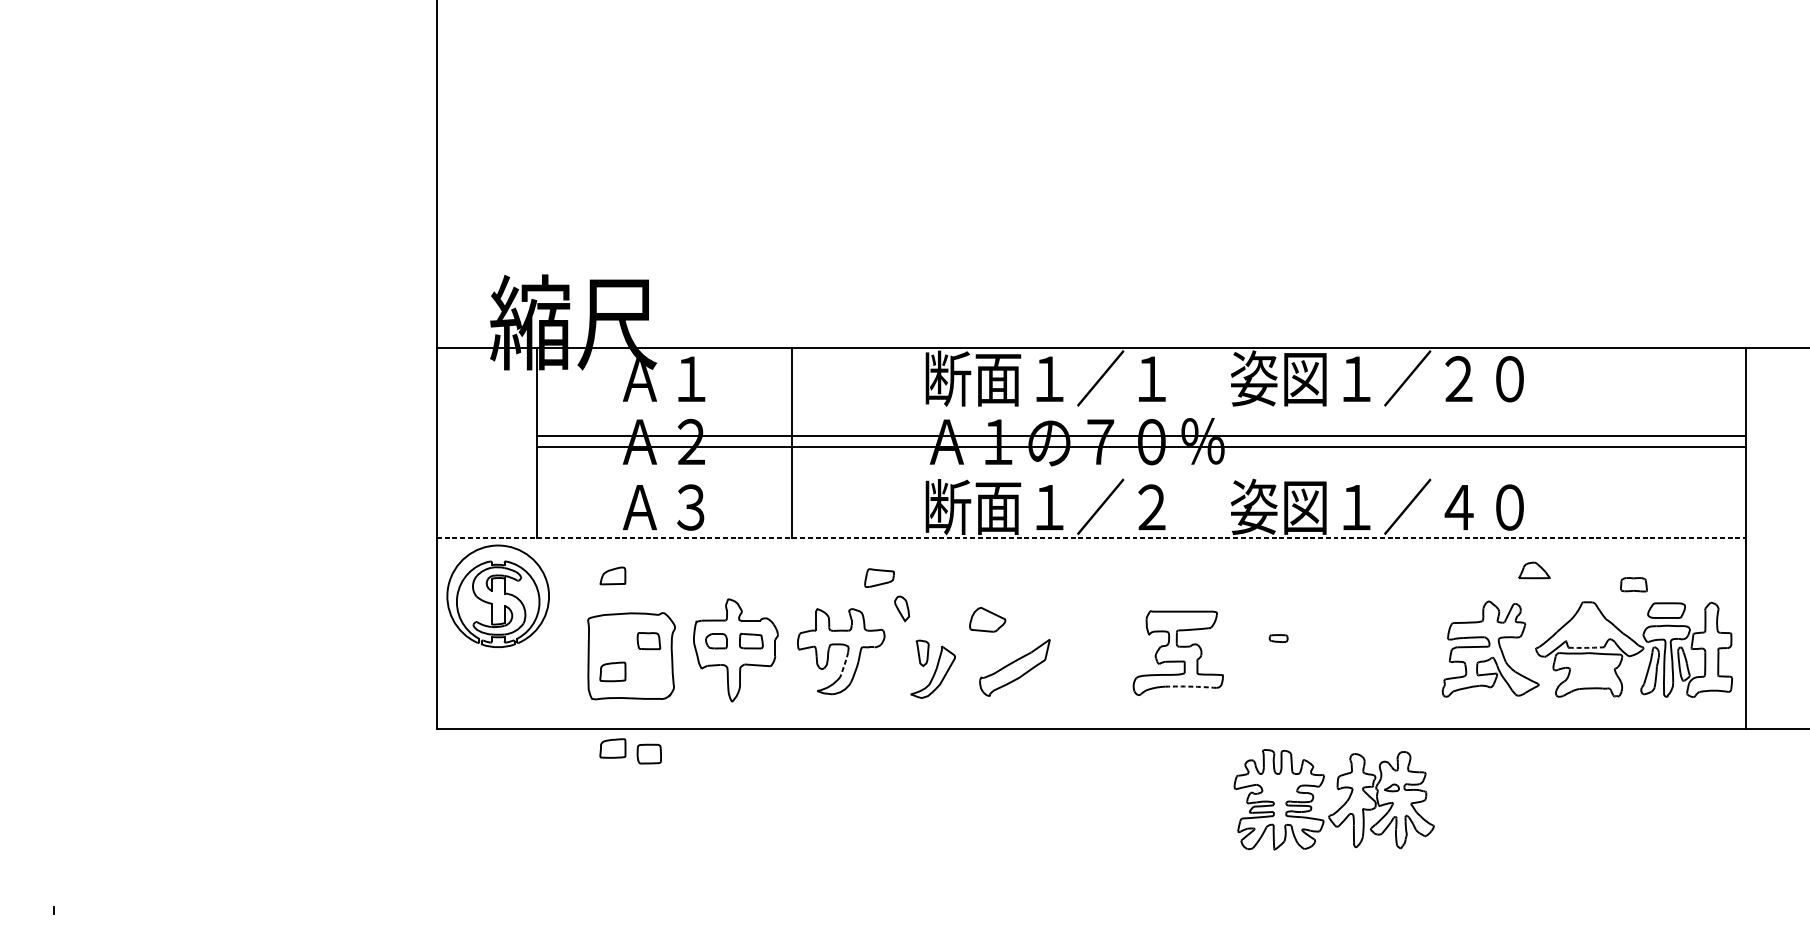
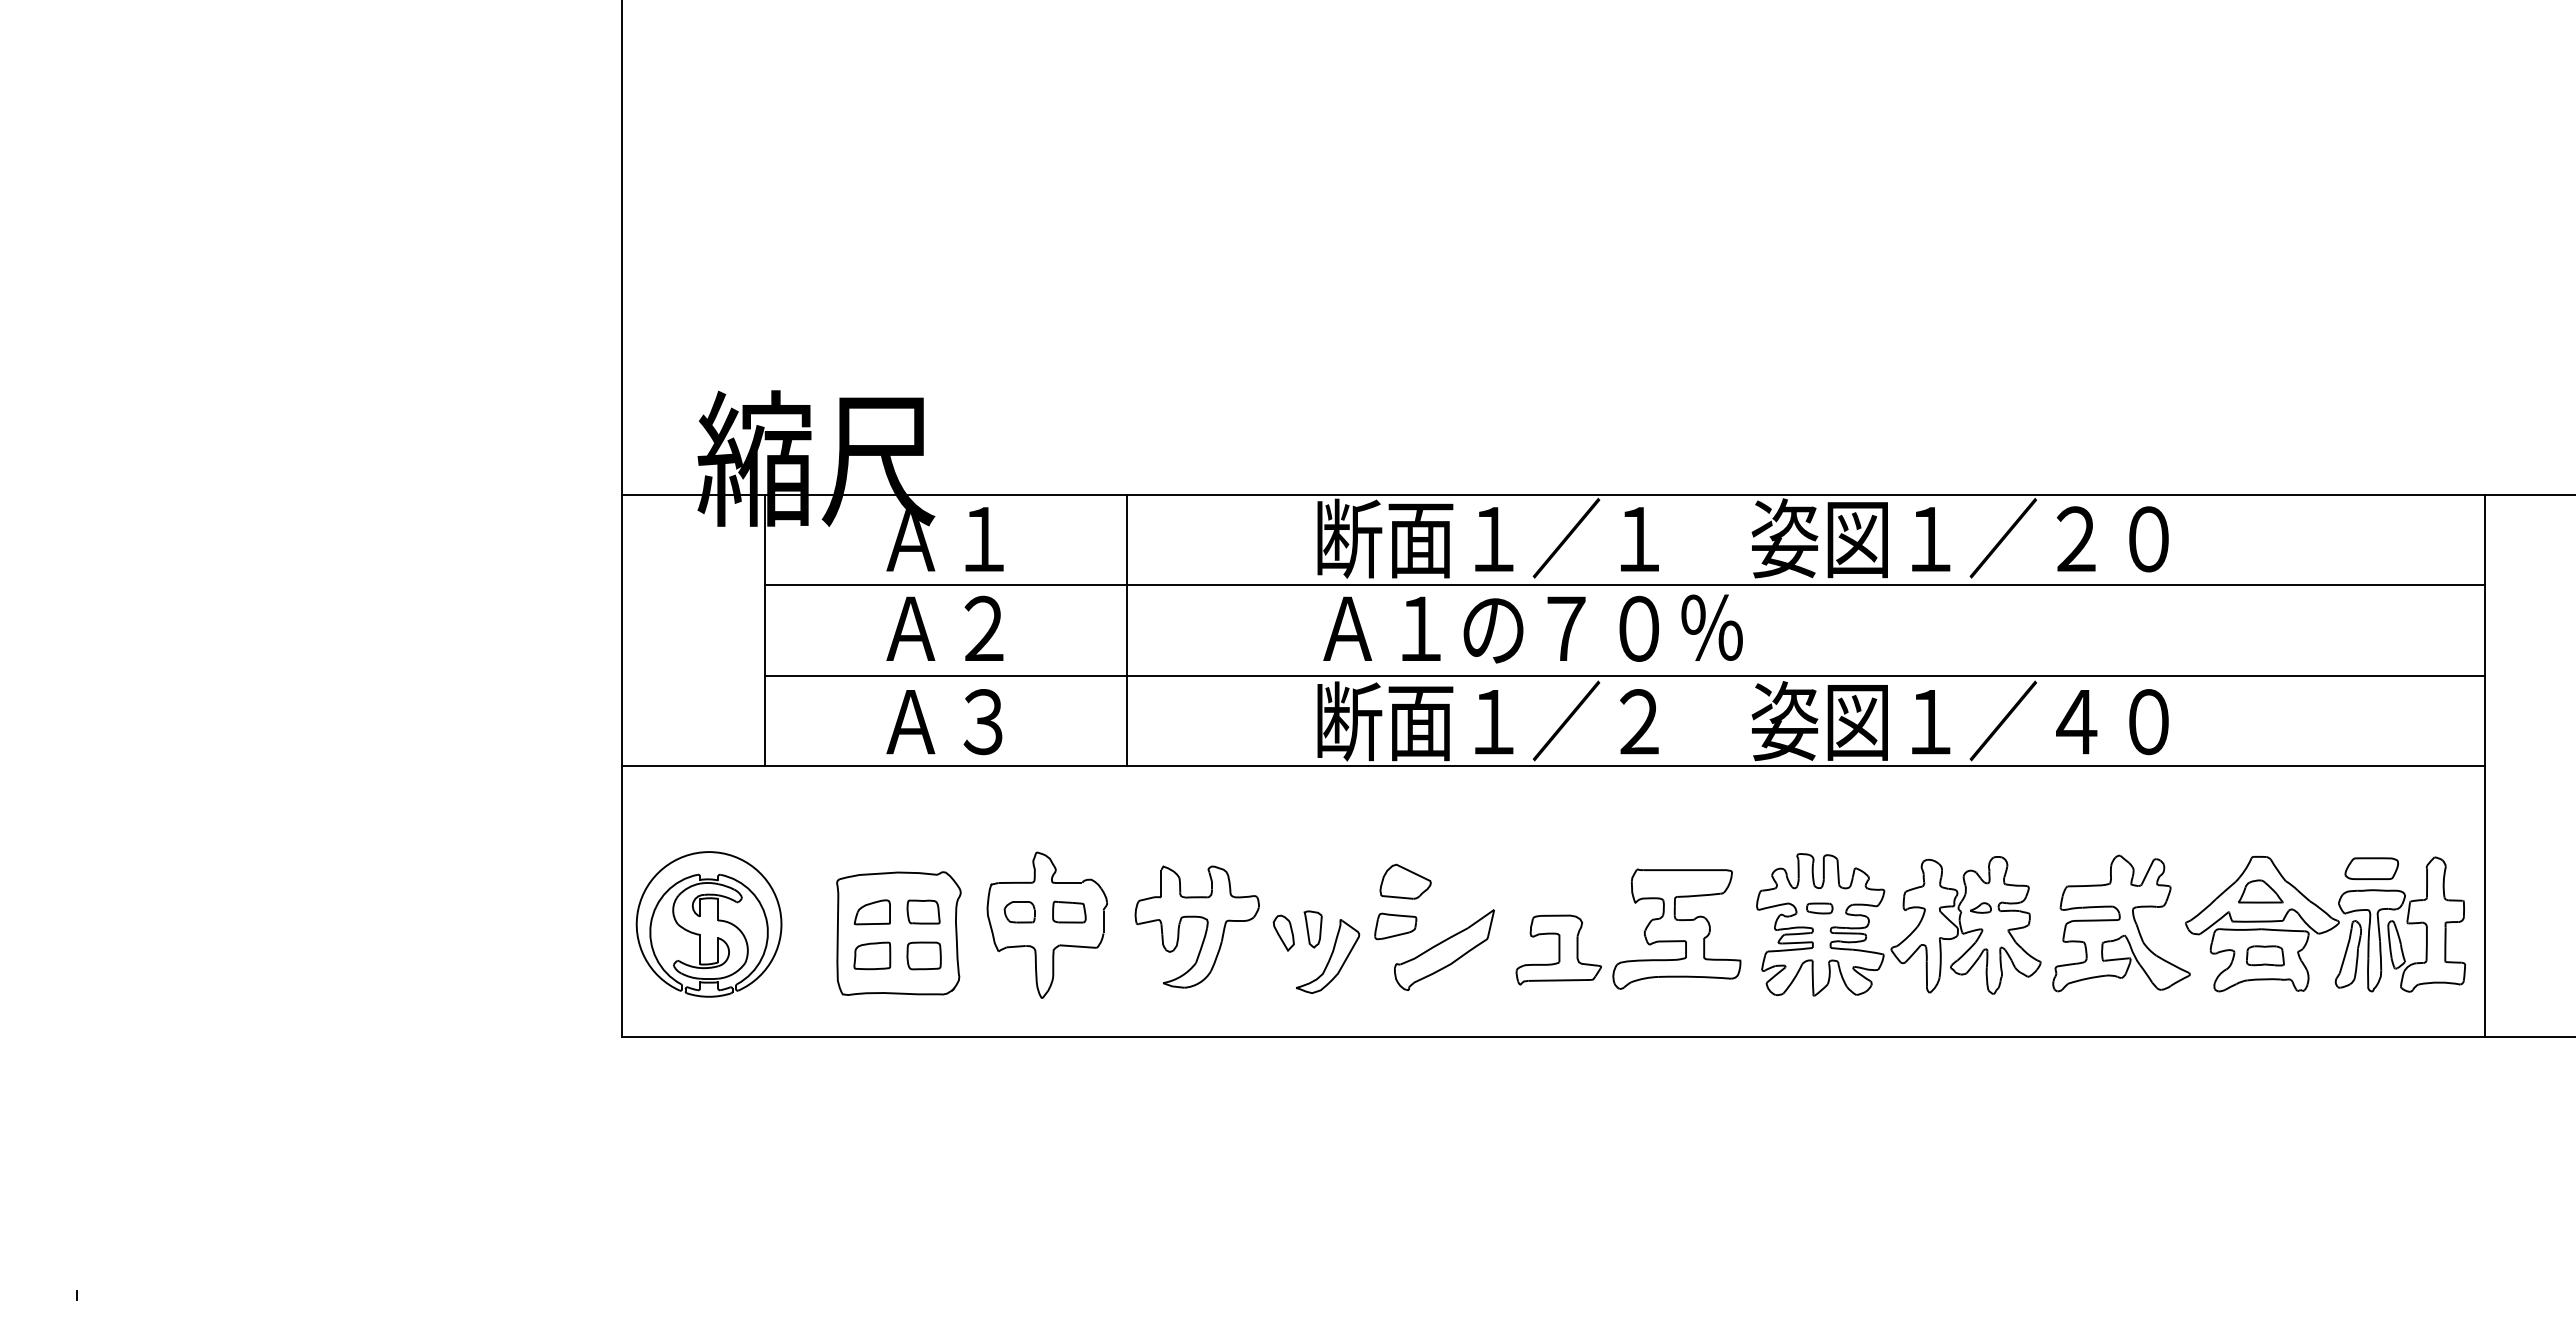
line: (1141, 436) -> (1624, 675), moved
line: (1141, 447) -> (1624, 585), moved
line: (1091, 538) -> (1553, 766), dashed -> solid
part: (1534, 570) -> (2260, 891), moved
part: (612, 576) -> (871, 912), moved
part: (879, 578) -> (1395, 926), moved
part: (1634, 584) -> (2265, 955), moved
part: (497, 596) -> (708, 924), moved
part: (901, 608) -> (1283, 932), moved
arc: (1586, 647) -> (2257, 921), dashed -> solid
line: (844, 664) -> (1202, 945), dashed -> solid
part: (1095, 667) -> (1558, 949), added
arc: (1191, 686) -> (1695, 976), dashed -> solid
part: (613, 748) -> (872, 1064), removed
part: (648, 753) -> (923, 955), moved
part: (1338, 790) -> (1905, 911), moved

